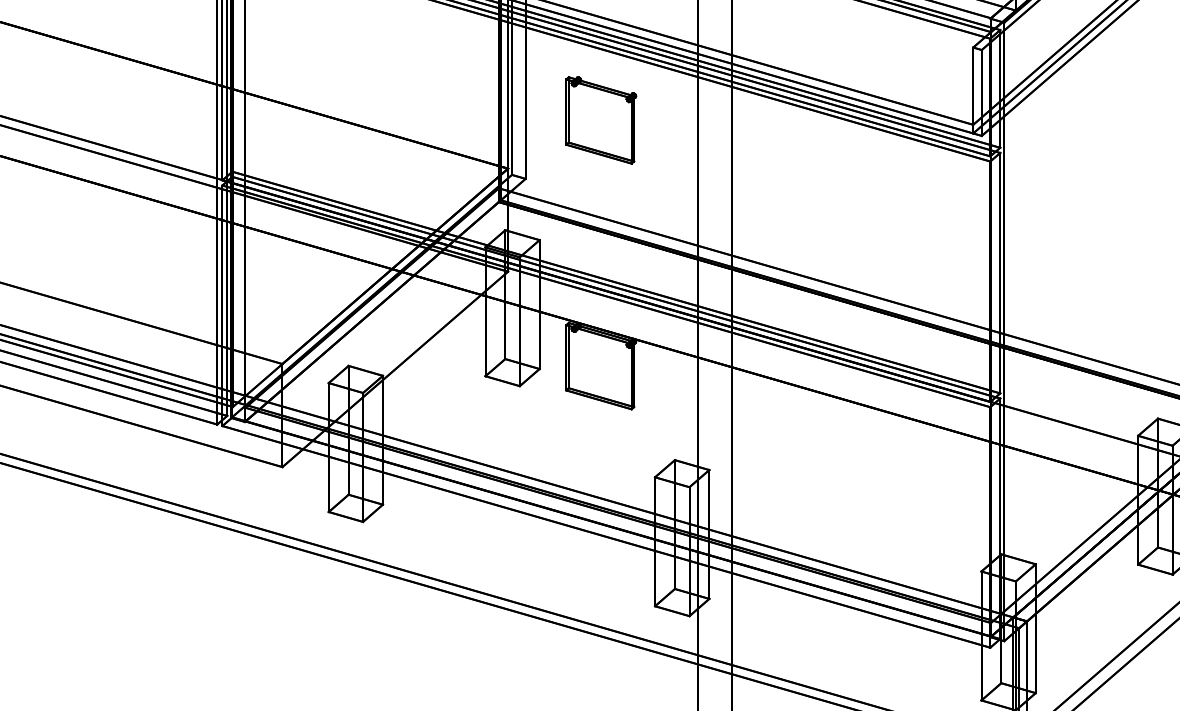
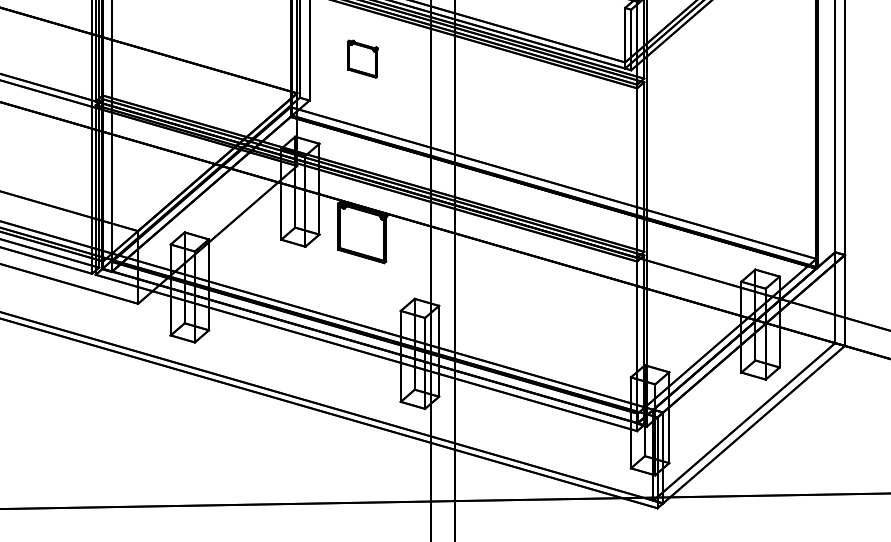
part: (600, 119) -> (362, 58), size x0.6

